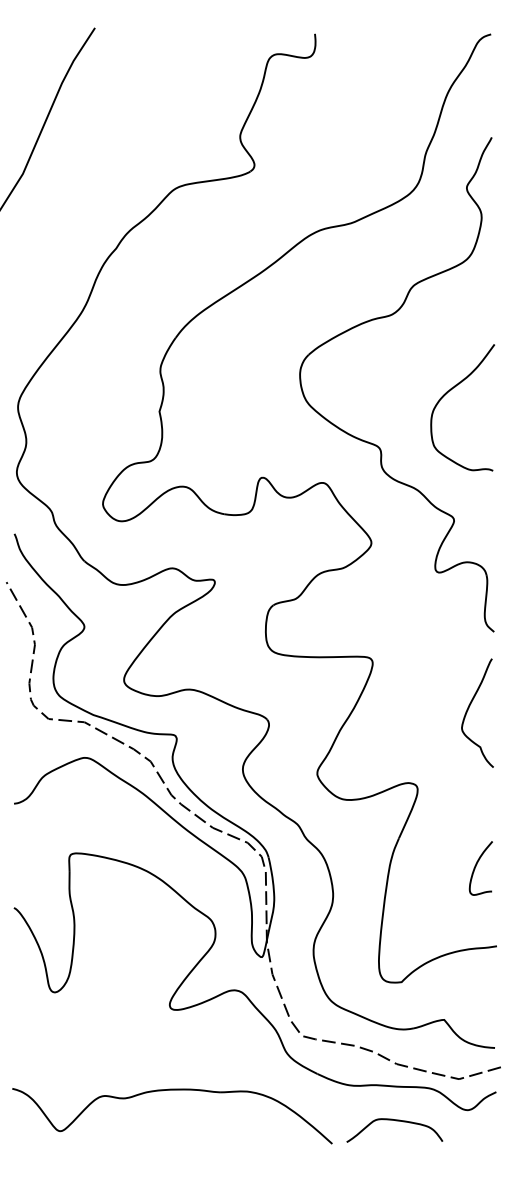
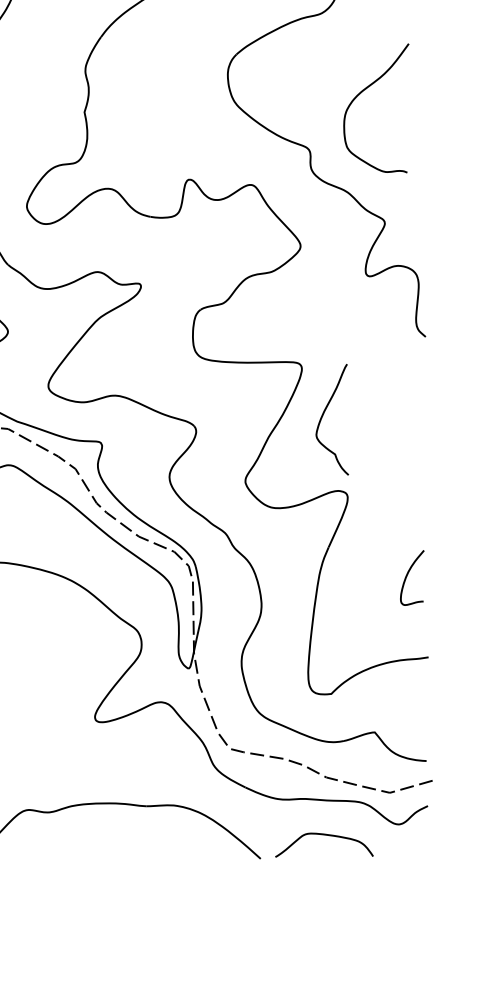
curve: (451, 390) -> (364, 90), moved
curve: (469, 708) -> (324, 414), moved

